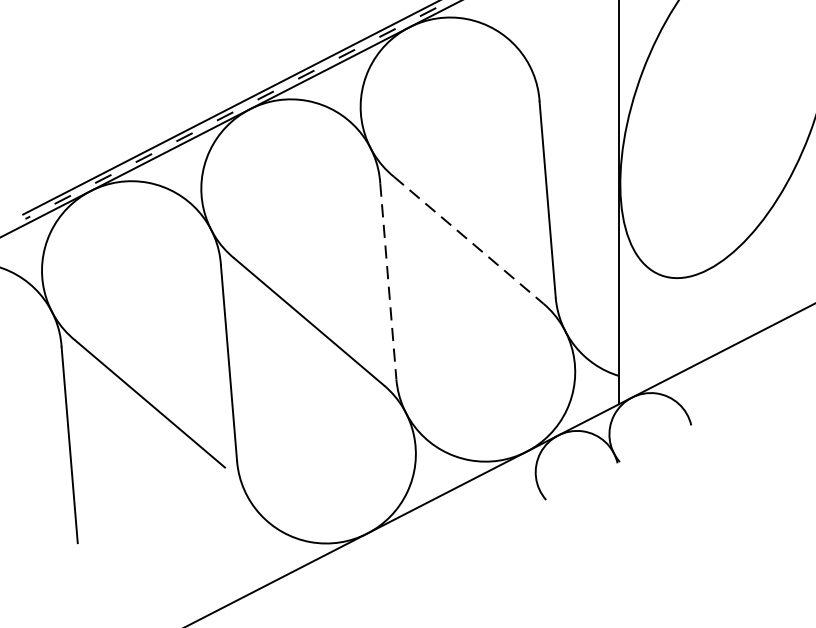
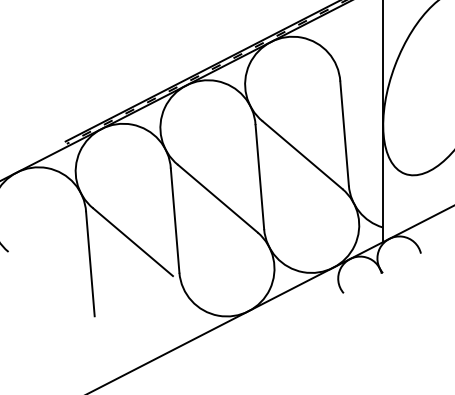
line: (468, 240) -> (302, 155), dashed -> solid
line: (387, 282) -> (259, 177), dashed -> solid

